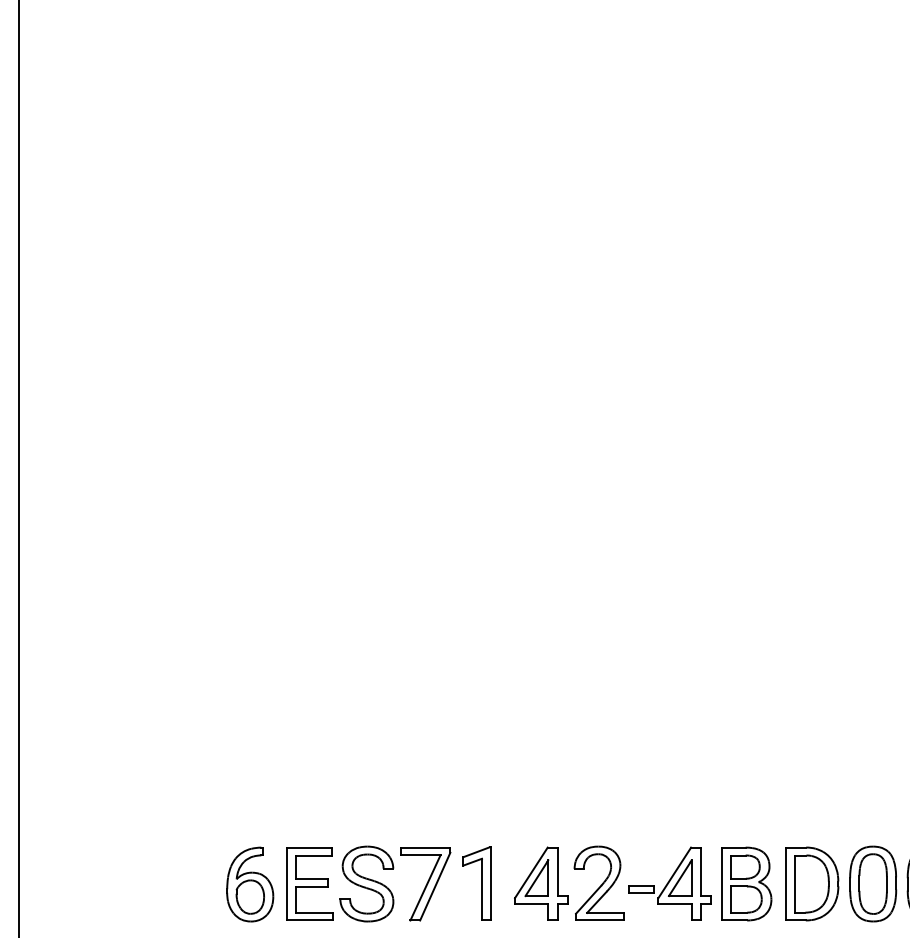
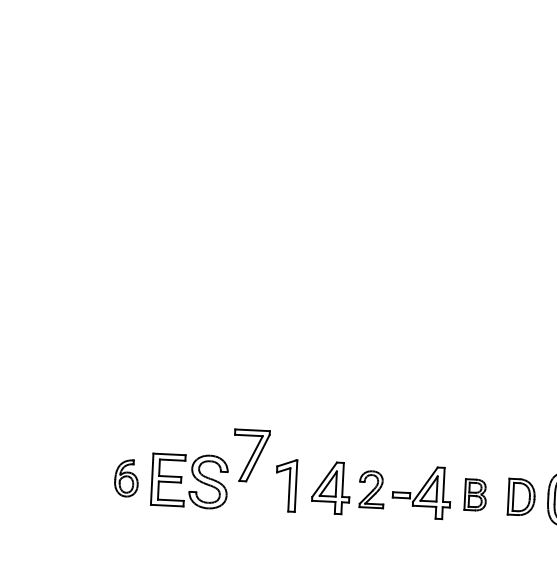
part: (598, 882) -> (371, 488), size x0.7
part: (746, 883) -> (475, 494), size x0.6
part: (812, 883) -> (521, 496), size x0.7
part: (250, 884) -> (126, 478), size x0.7
part: (425, 884) -> (251, 456), moved

